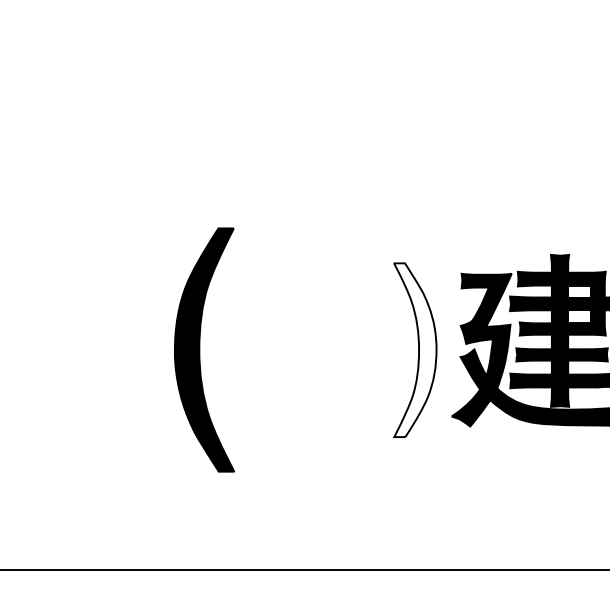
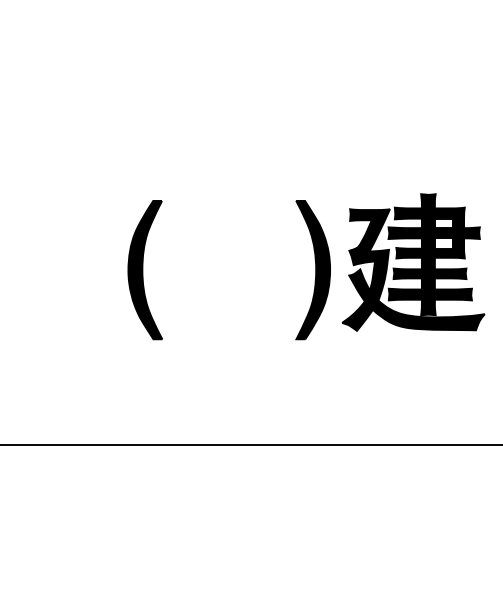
fill: (415, 349) -> (313, 269), added
part: (203, 350) -> (144, 270), size x0.71

